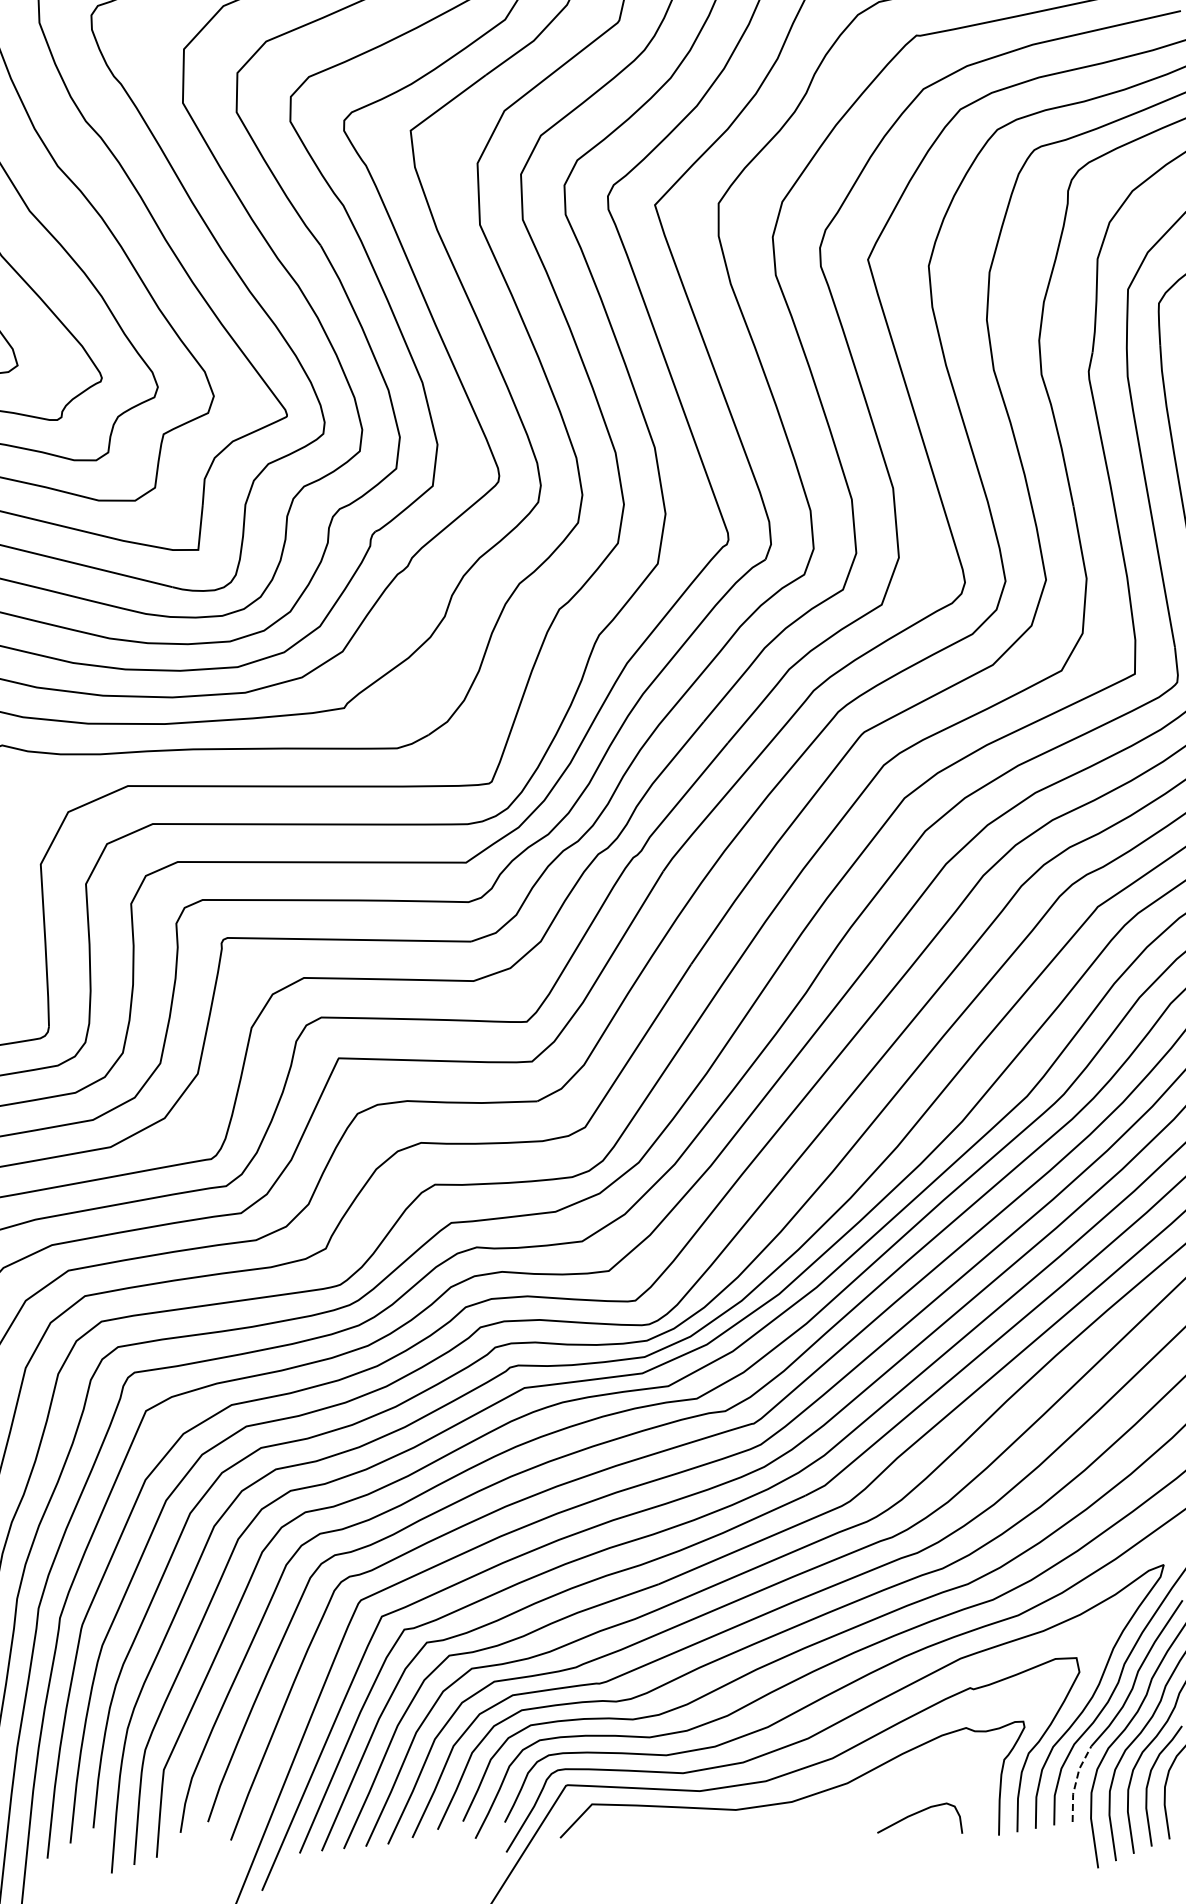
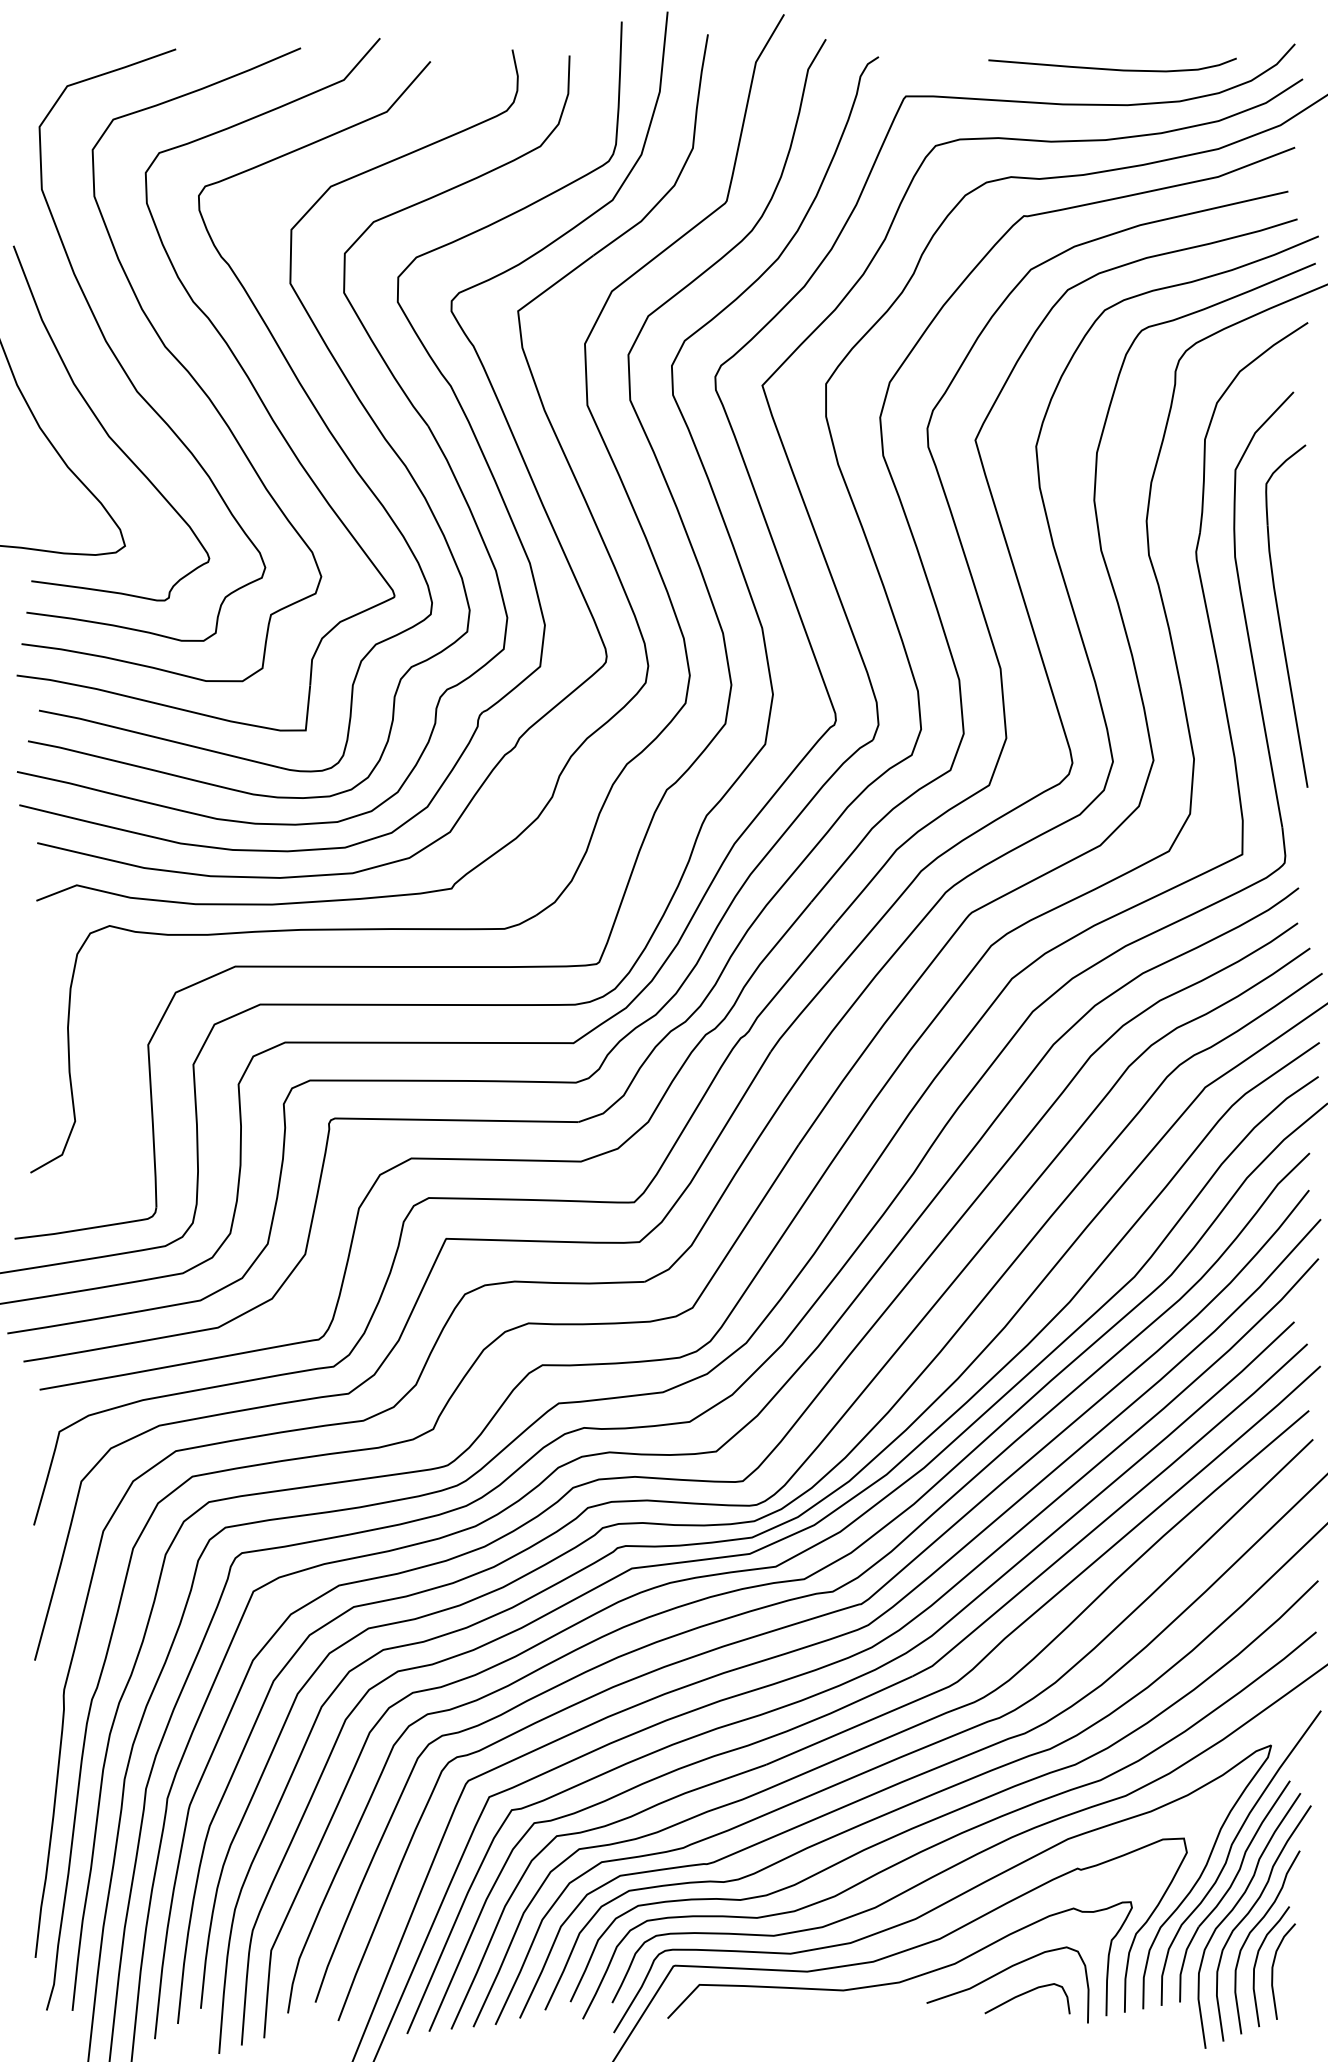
line: (1076, 1781) -> (1183, 1962), dashed -> solid
curve: (895, 1791) -> (1002, 1972), added

